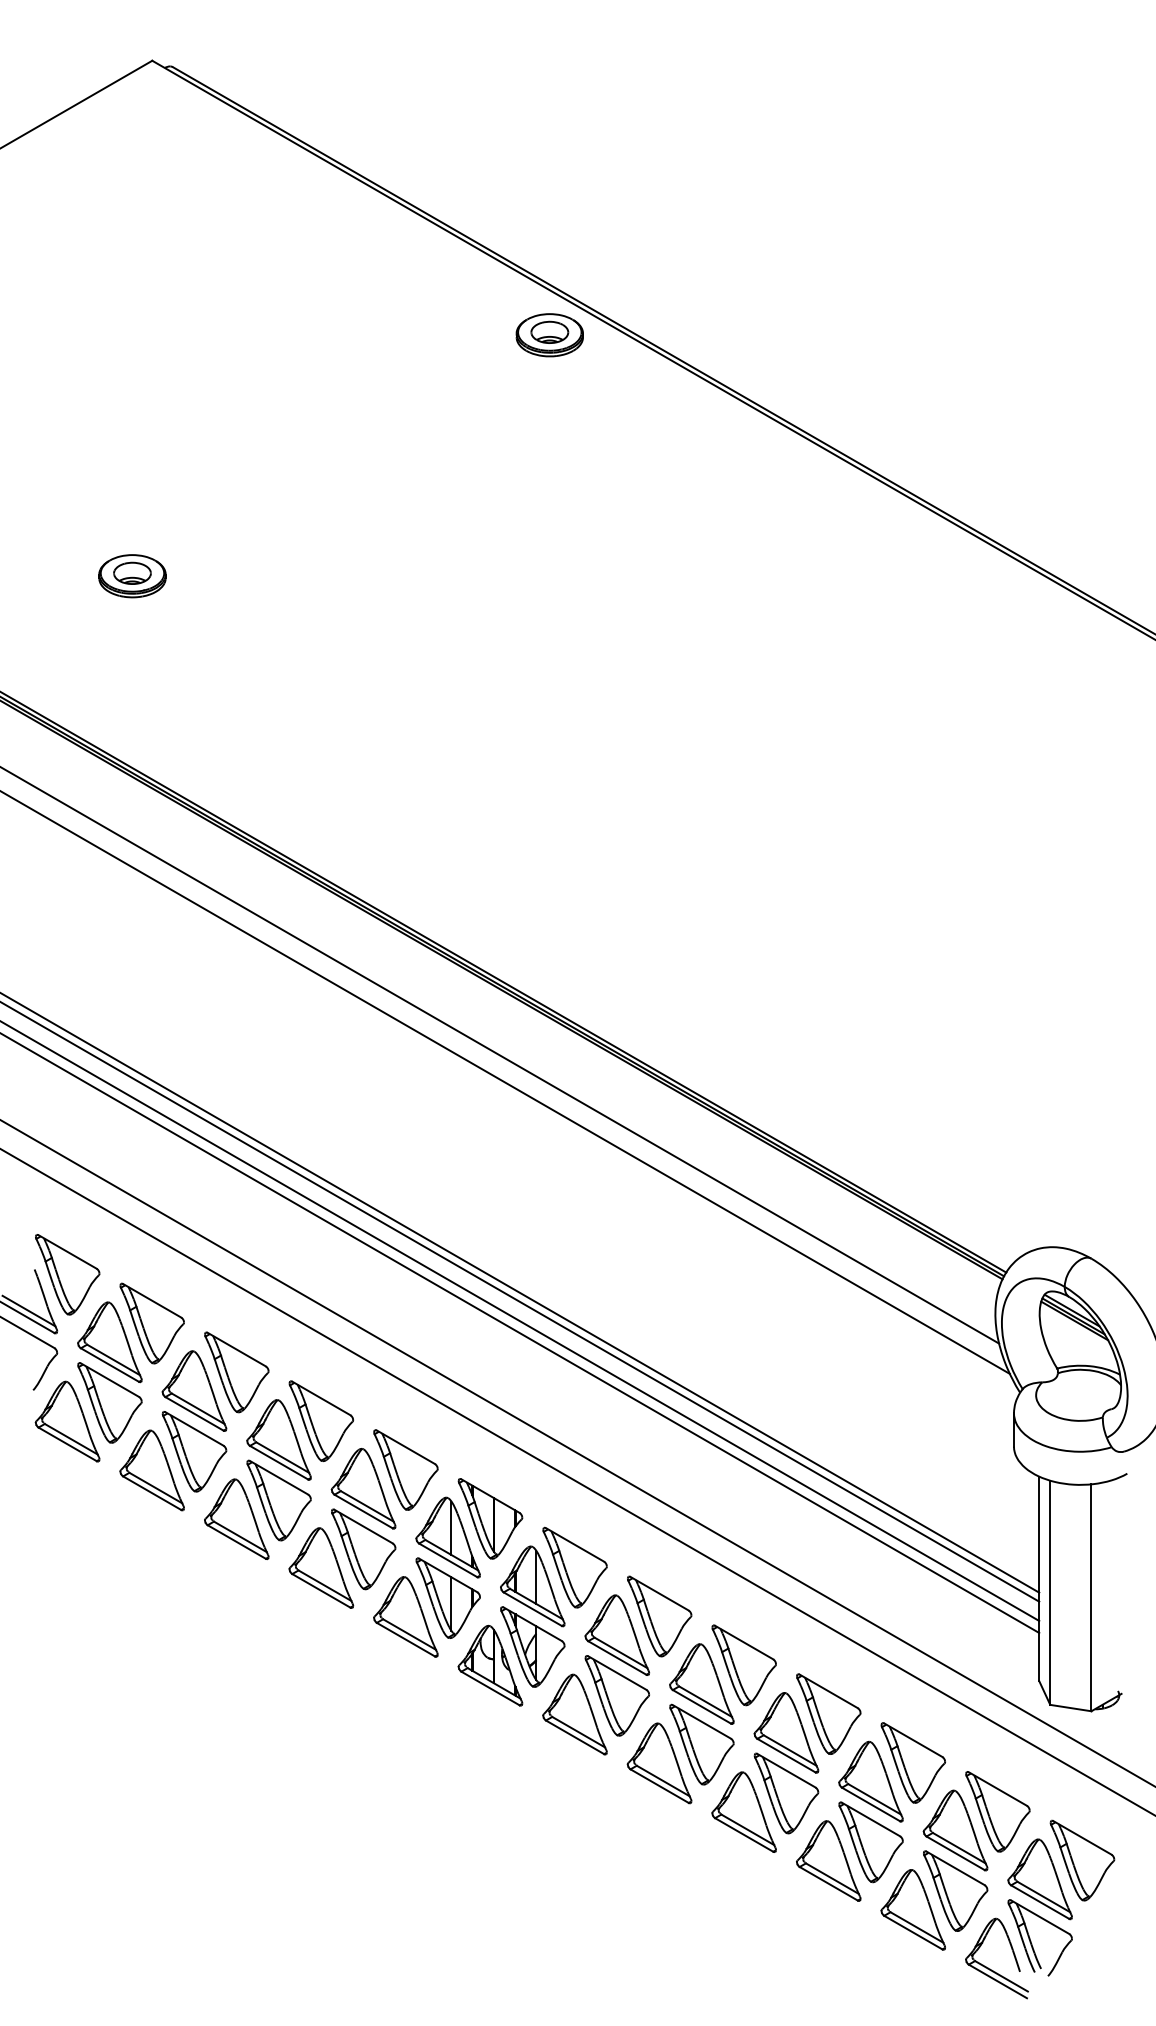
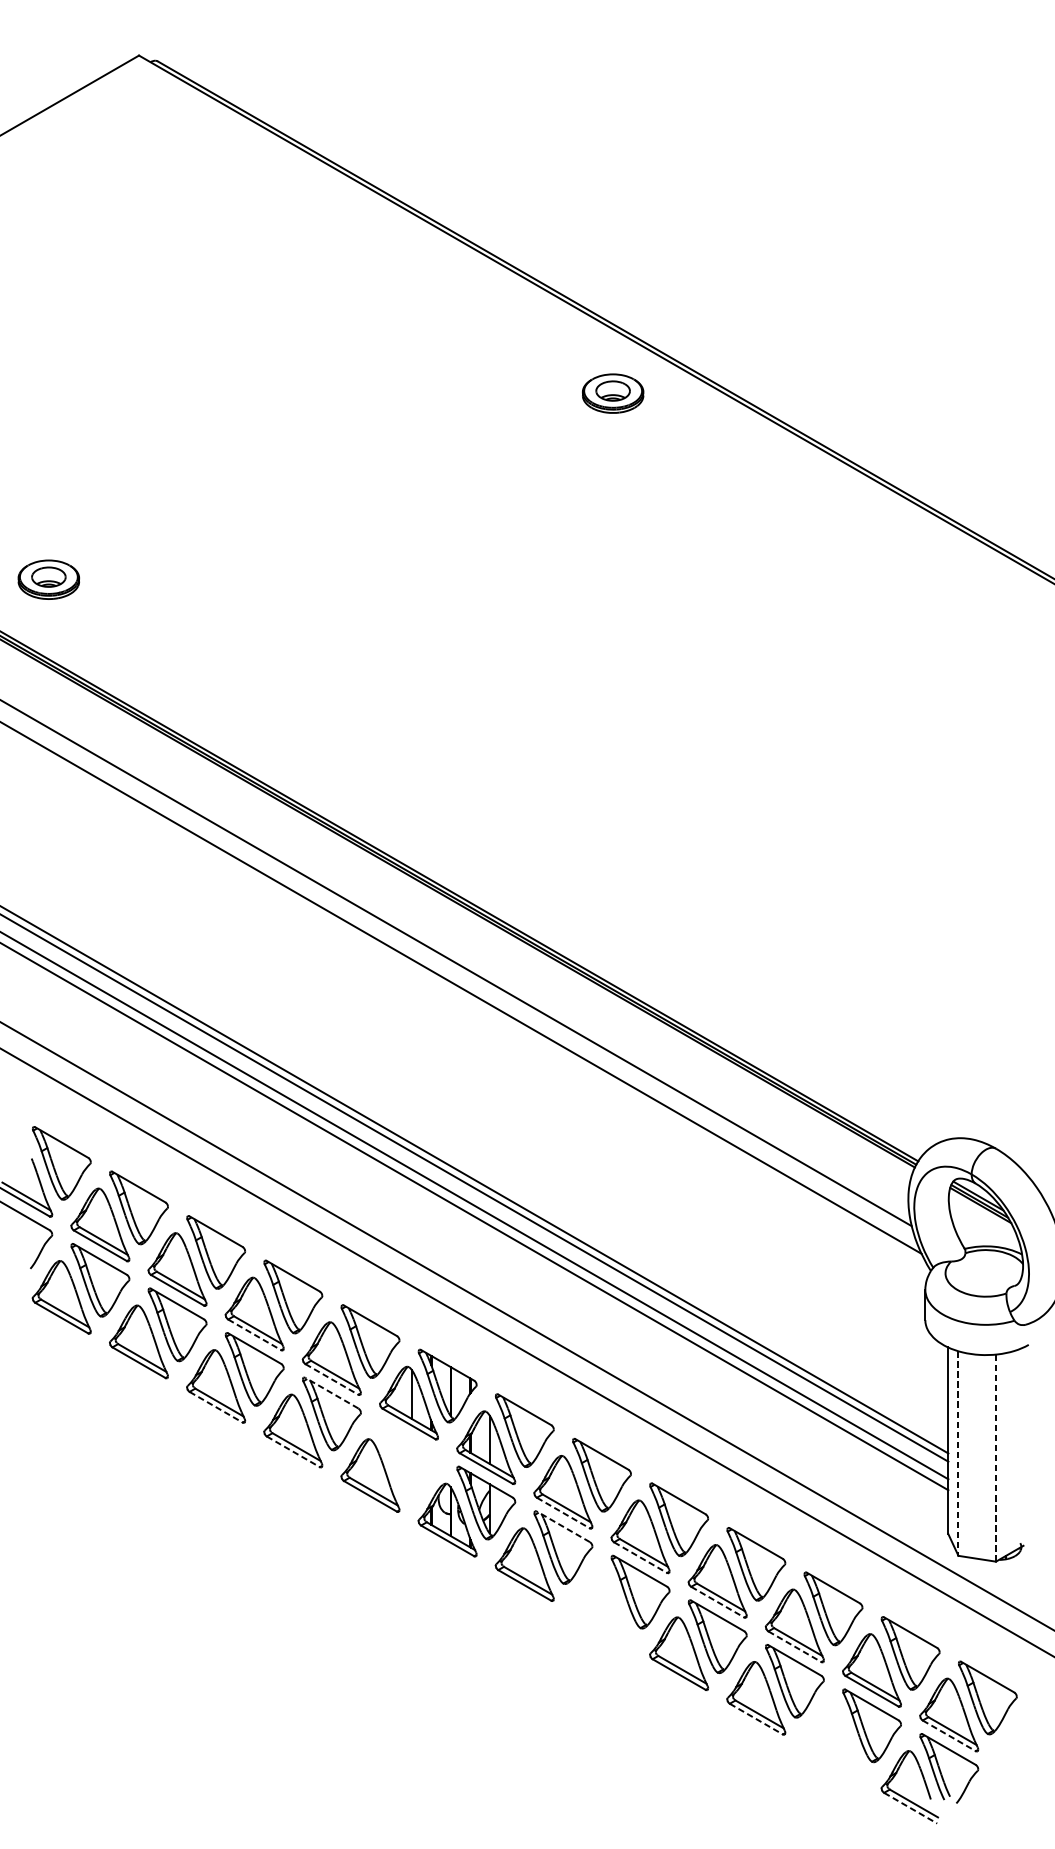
part: (549, 335) -> (612, 393), moved
part: (132, 576) -> (48, 580), moved
line: (279, 1462) -> (255, 1334), solid -> dashed
line: (363, 1511) -> (331, 1379), solid -> dashed
line: (363, 1526) -> (331, 1393), solid -> dashed
line: (236, 1542) -> (215, 1407), solid -> dashed
line: (321, 1590) -> (293, 1451), solid -> dashed
line: (1050, 1593) -> (958, 1454), solid -> dashed
part: (447, 1597) -> (408, 1457), removed
line: (1091, 1598) -> (996, 1458), solid -> dashed
line: (617, 1658) -> (563, 1513), solid -> dashed
line: (617, 1673) -> (563, 1527), solid -> dashed
line: (701, 1706) -> (640, 1557), solid -> dashed
line: (786, 1755) -> (717, 1602), solid -> dashed
part: (659, 1763) -> (601, 1609), removed
line: (871, 1804) -> (795, 1646), solid -> dashed
line: (828, 1883) -> (756, 1718), solid -> dashed
line: (1040, 1902) -> (949, 1736), solid -> dashed
part: (912, 1909) -> (832, 1742), removed
line: (997, 1981) -> (910, 1808), solid -> dashed

